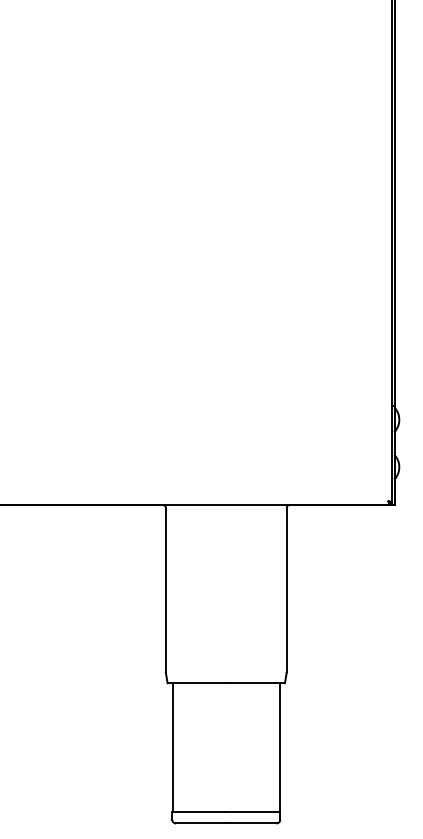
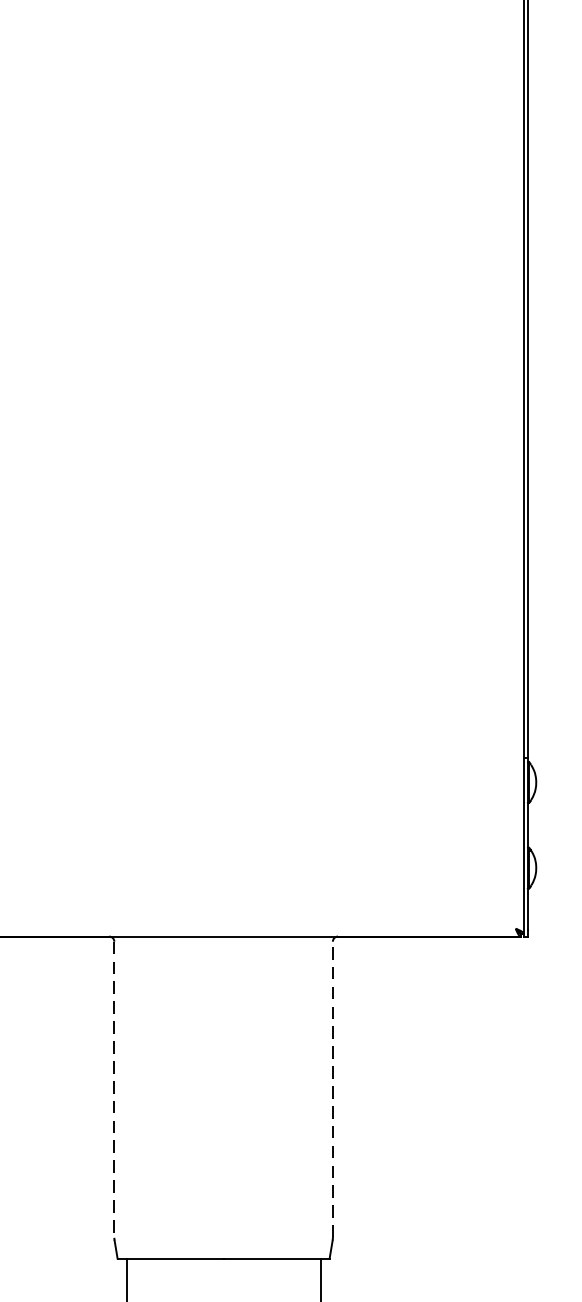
line: (165, 589) -> (113, 1089), solid -> dashed
line: (286, 589) -> (332, 1089), solid -> dashed

